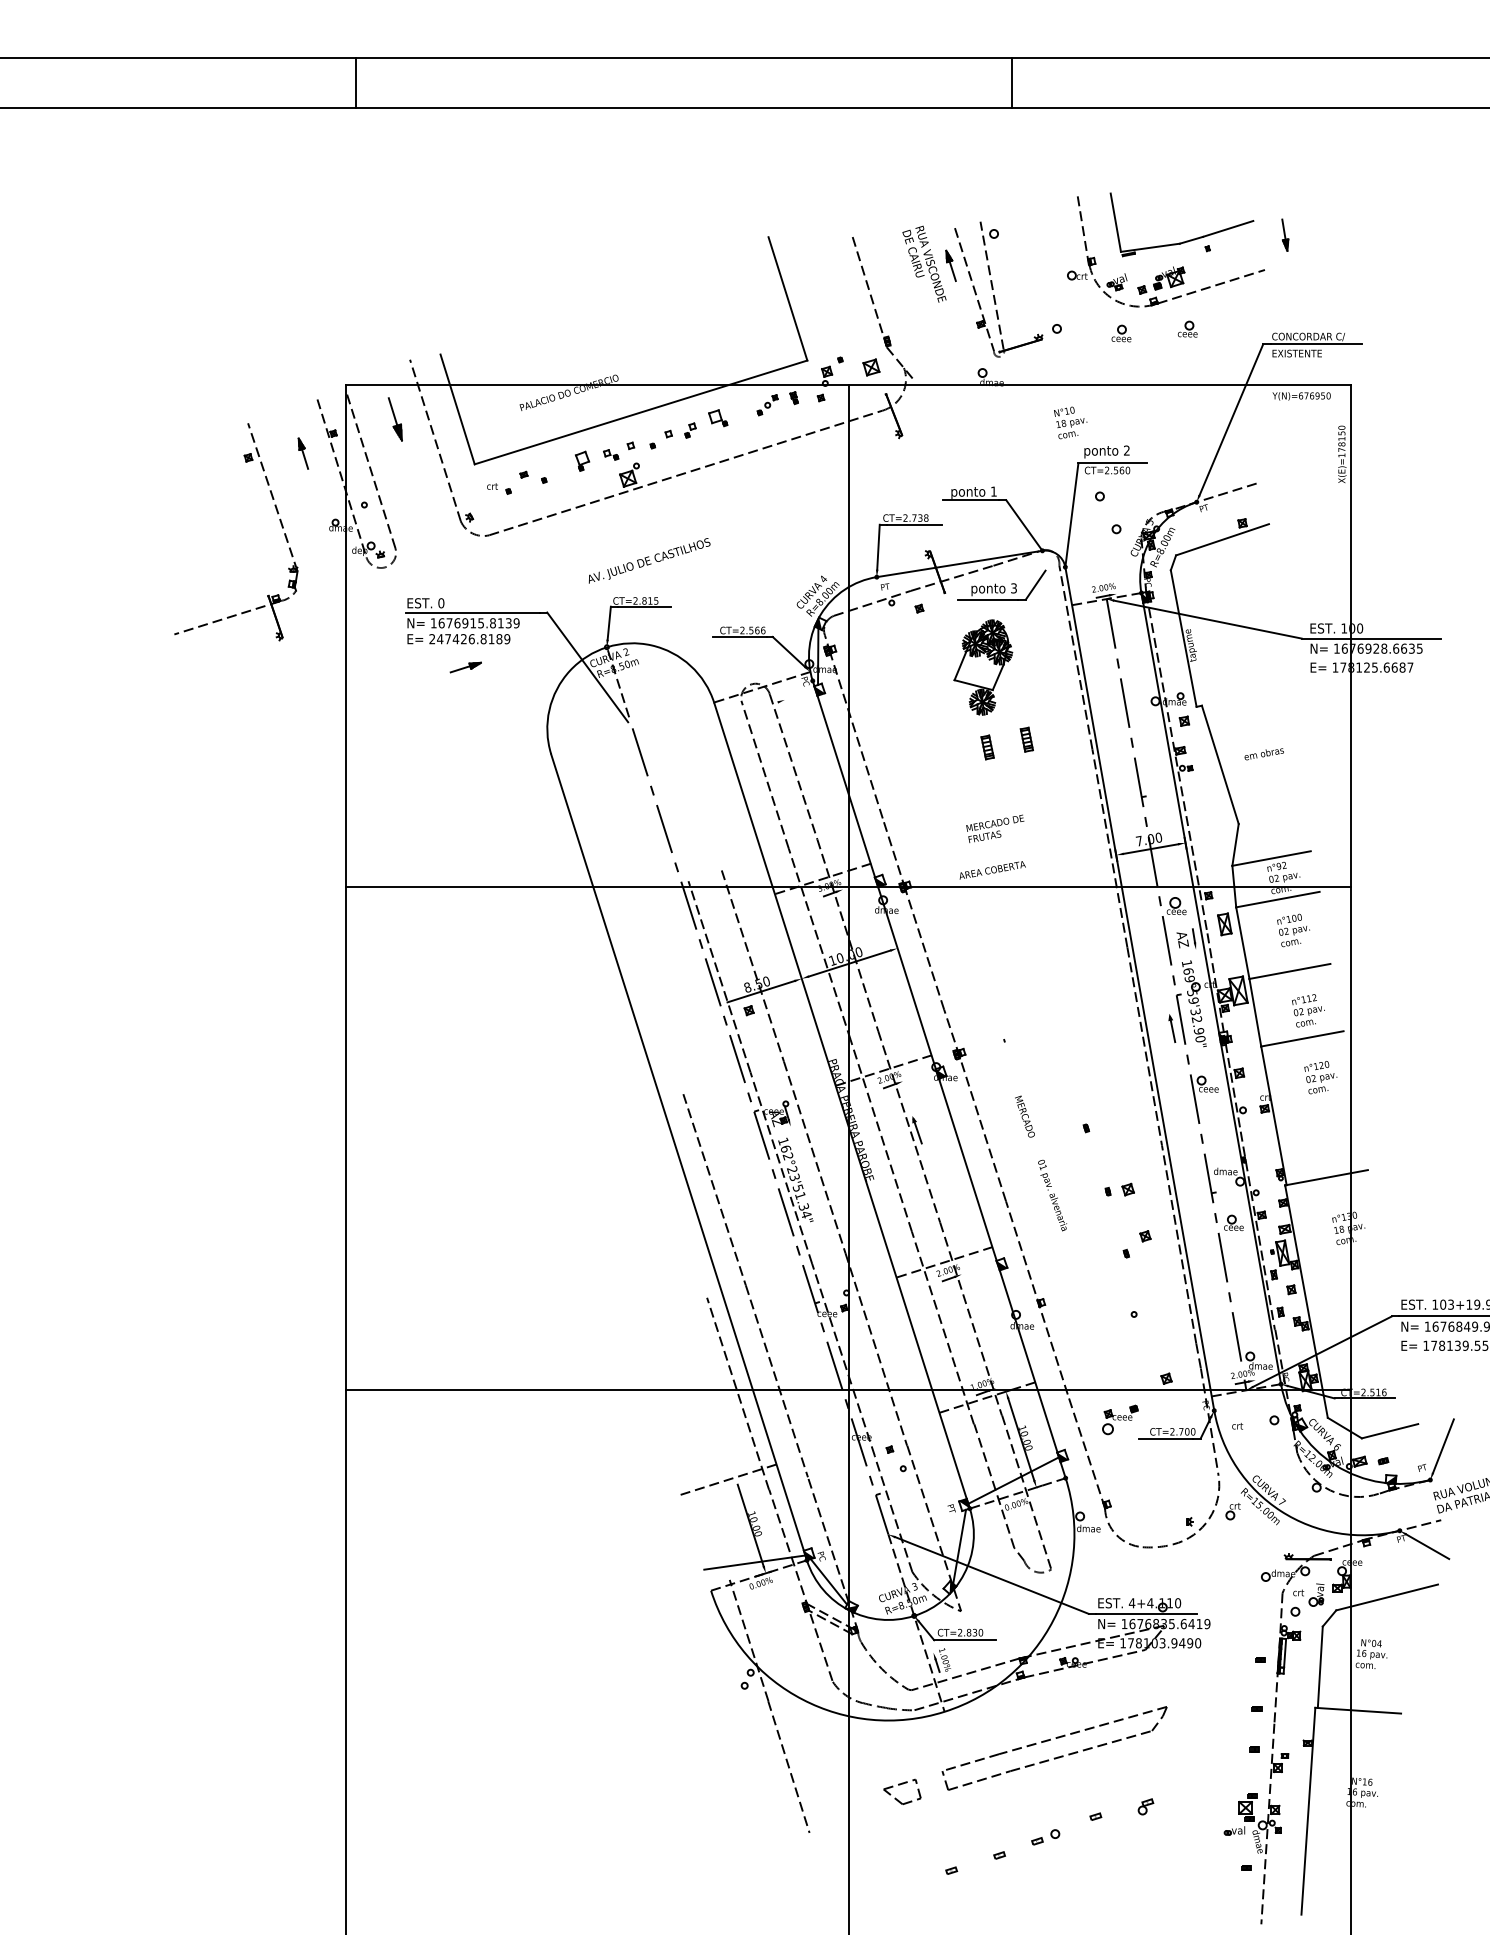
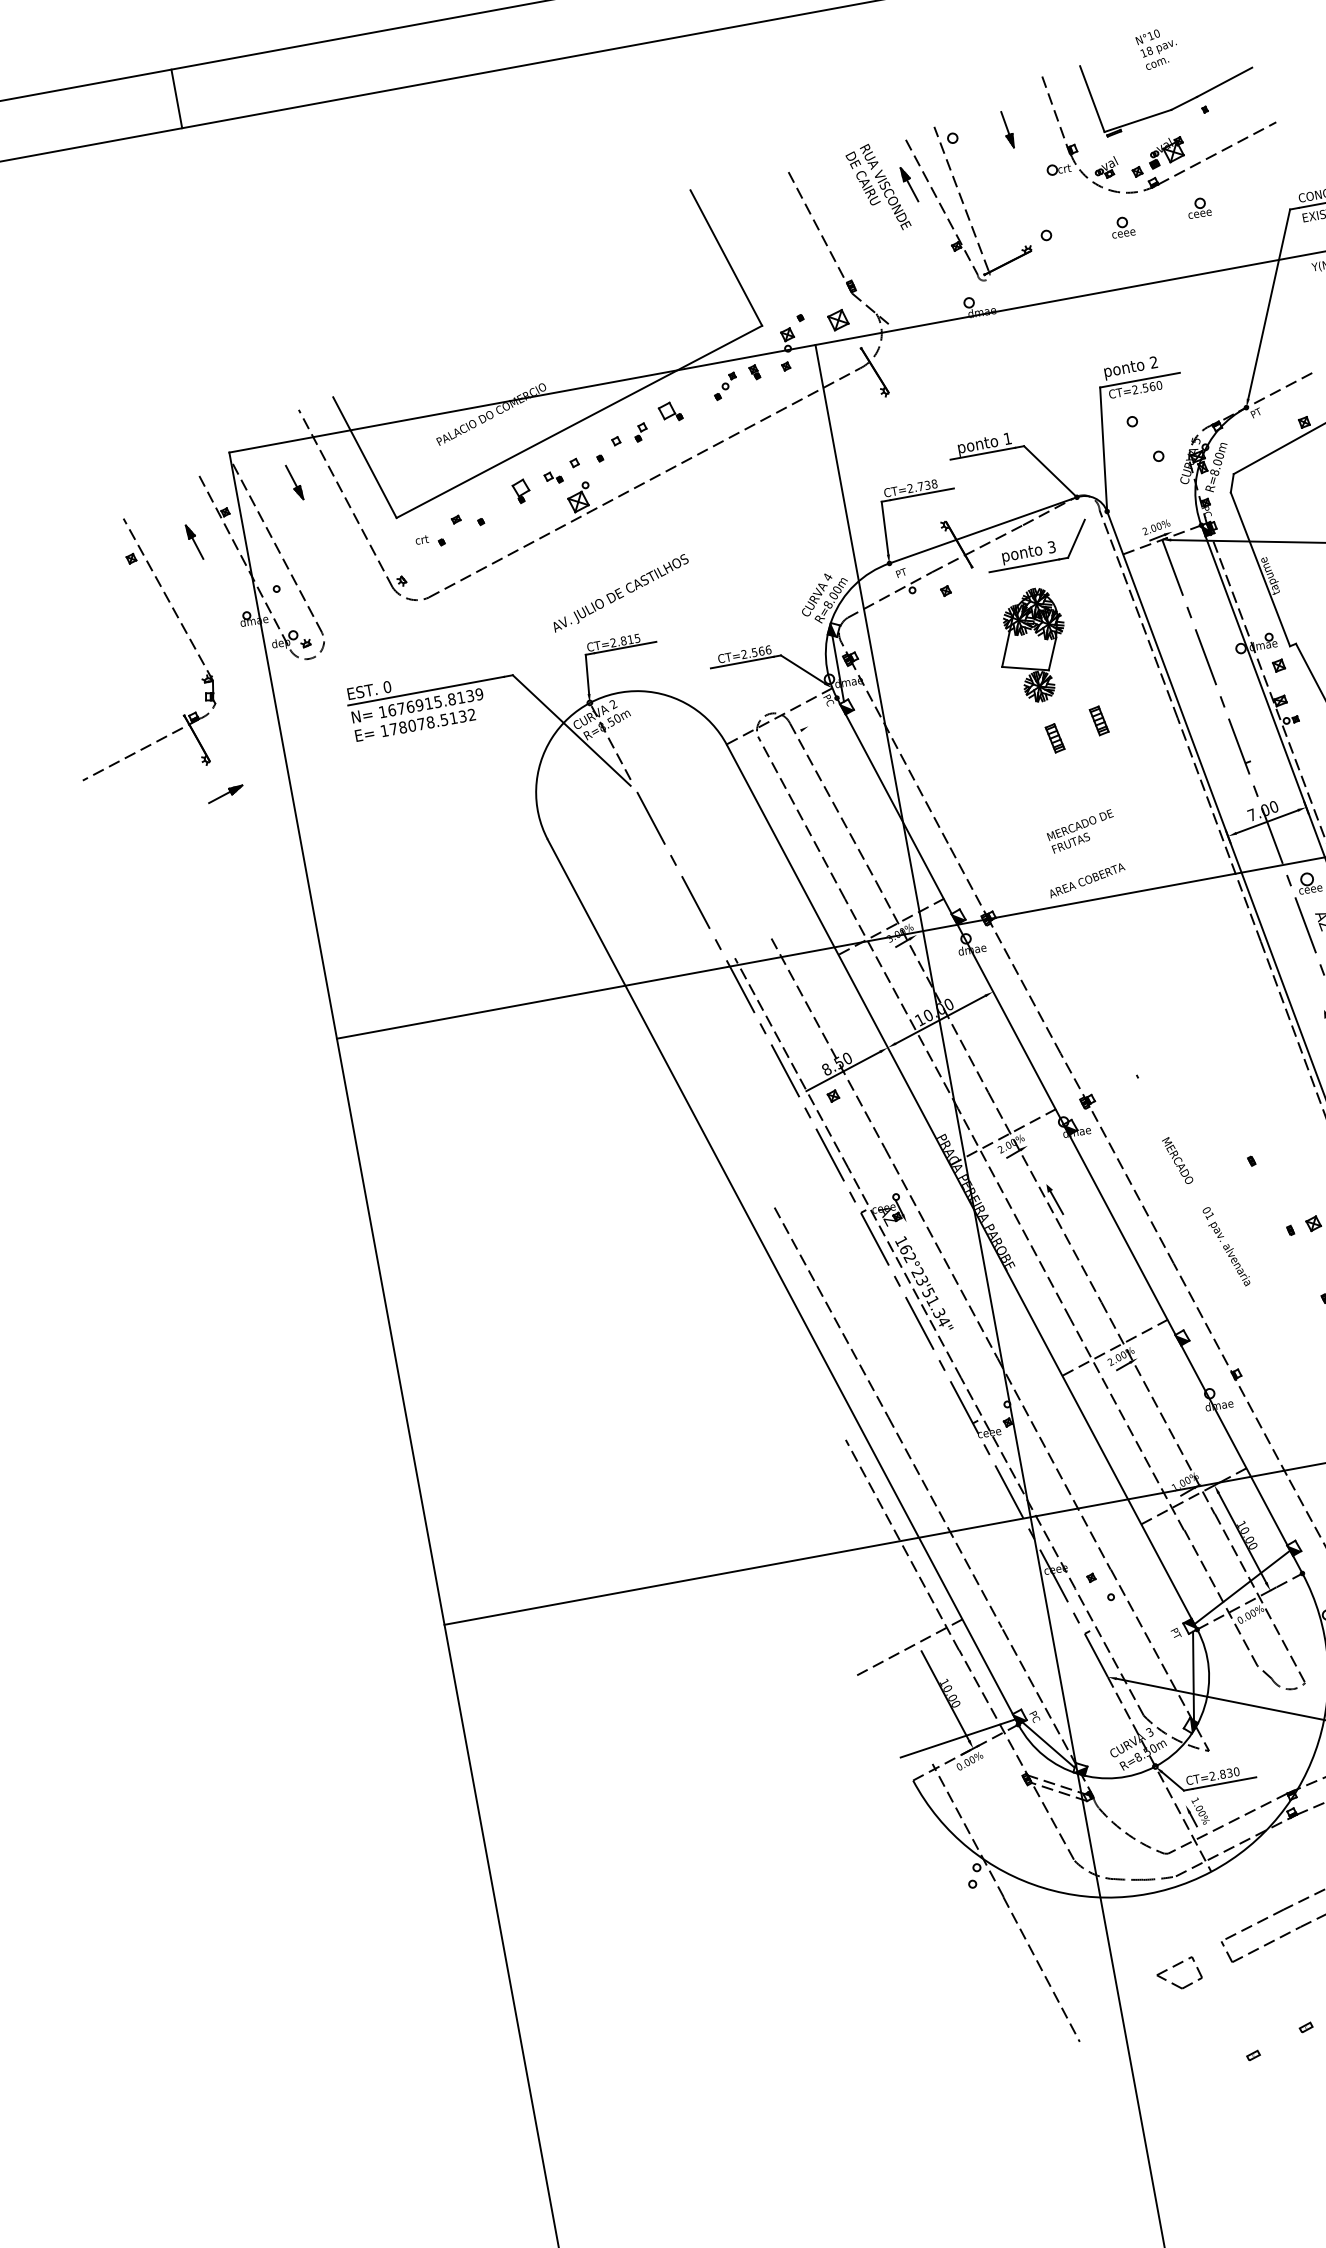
part: (1285, 234) -> (1008, 128), moved
part: (395, 419) -> (294, 482), size x0.71
text: (1070, 422) -> (1157, 48), moved
text: (469, 639) -> (427, 723), 247426.8189 -> 178078.5132
part: (465, 667) -> (225, 794), moved

